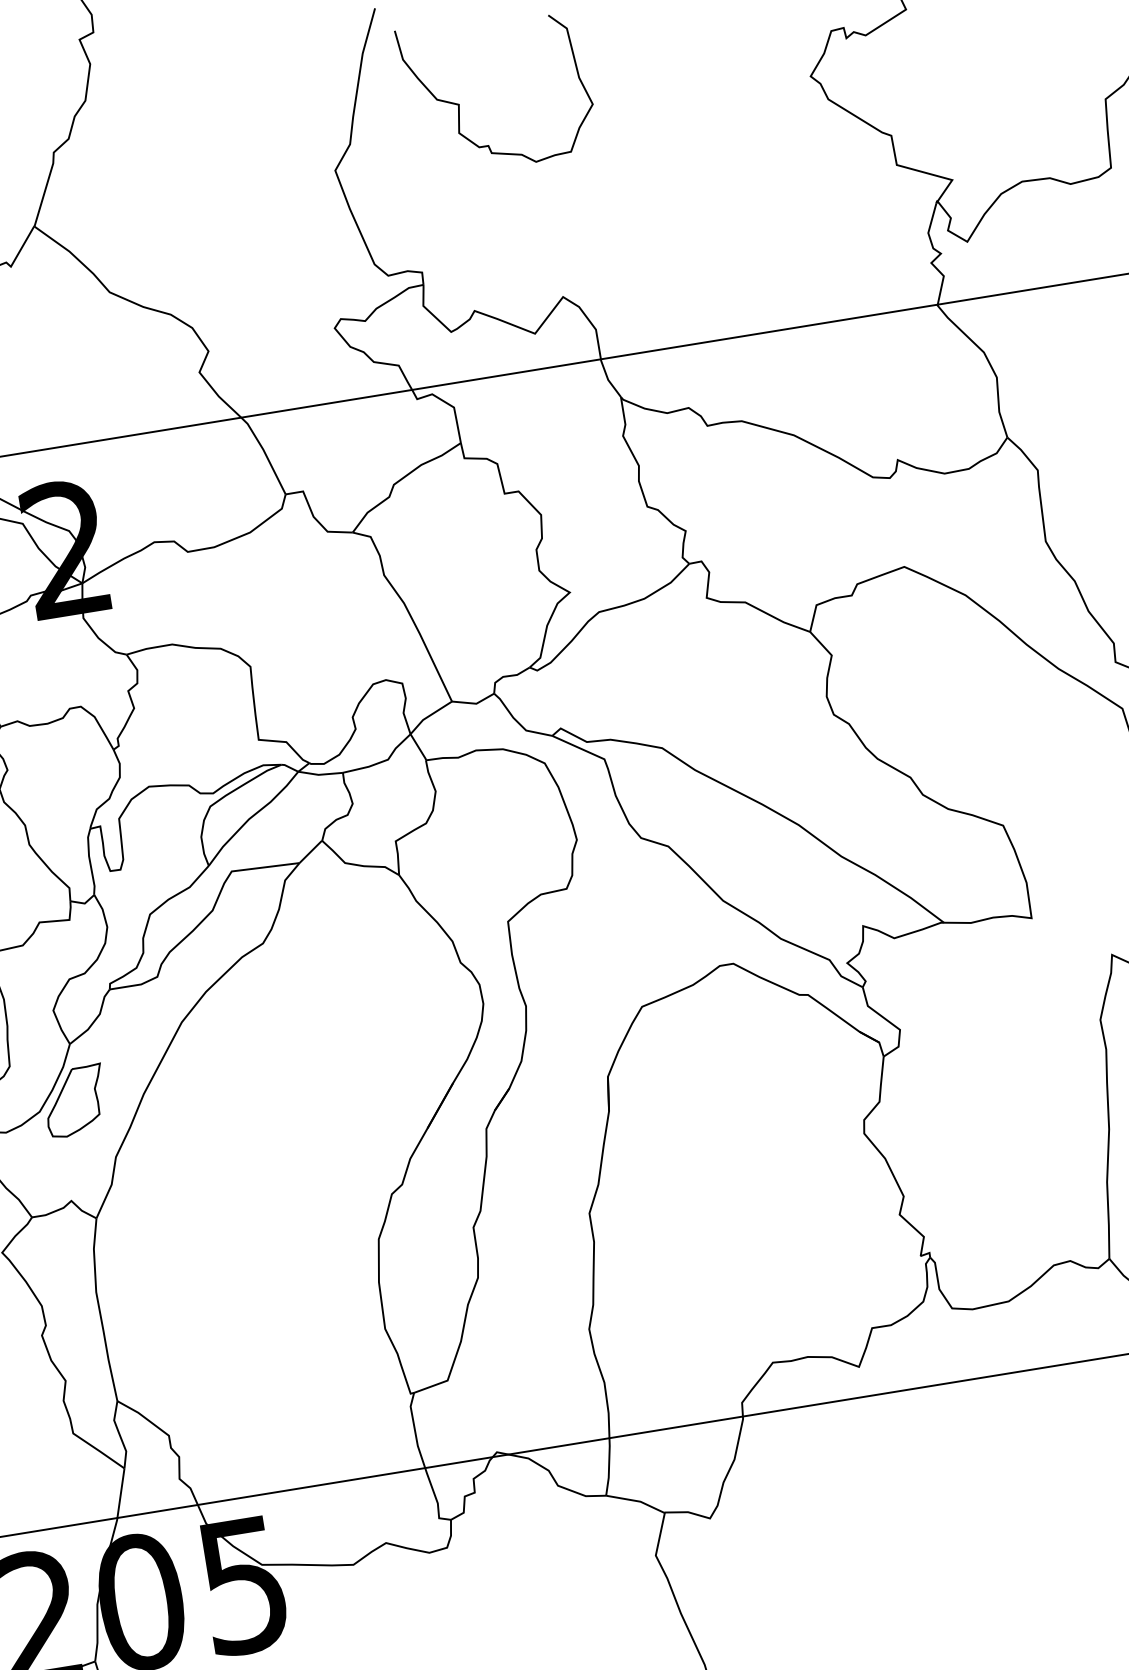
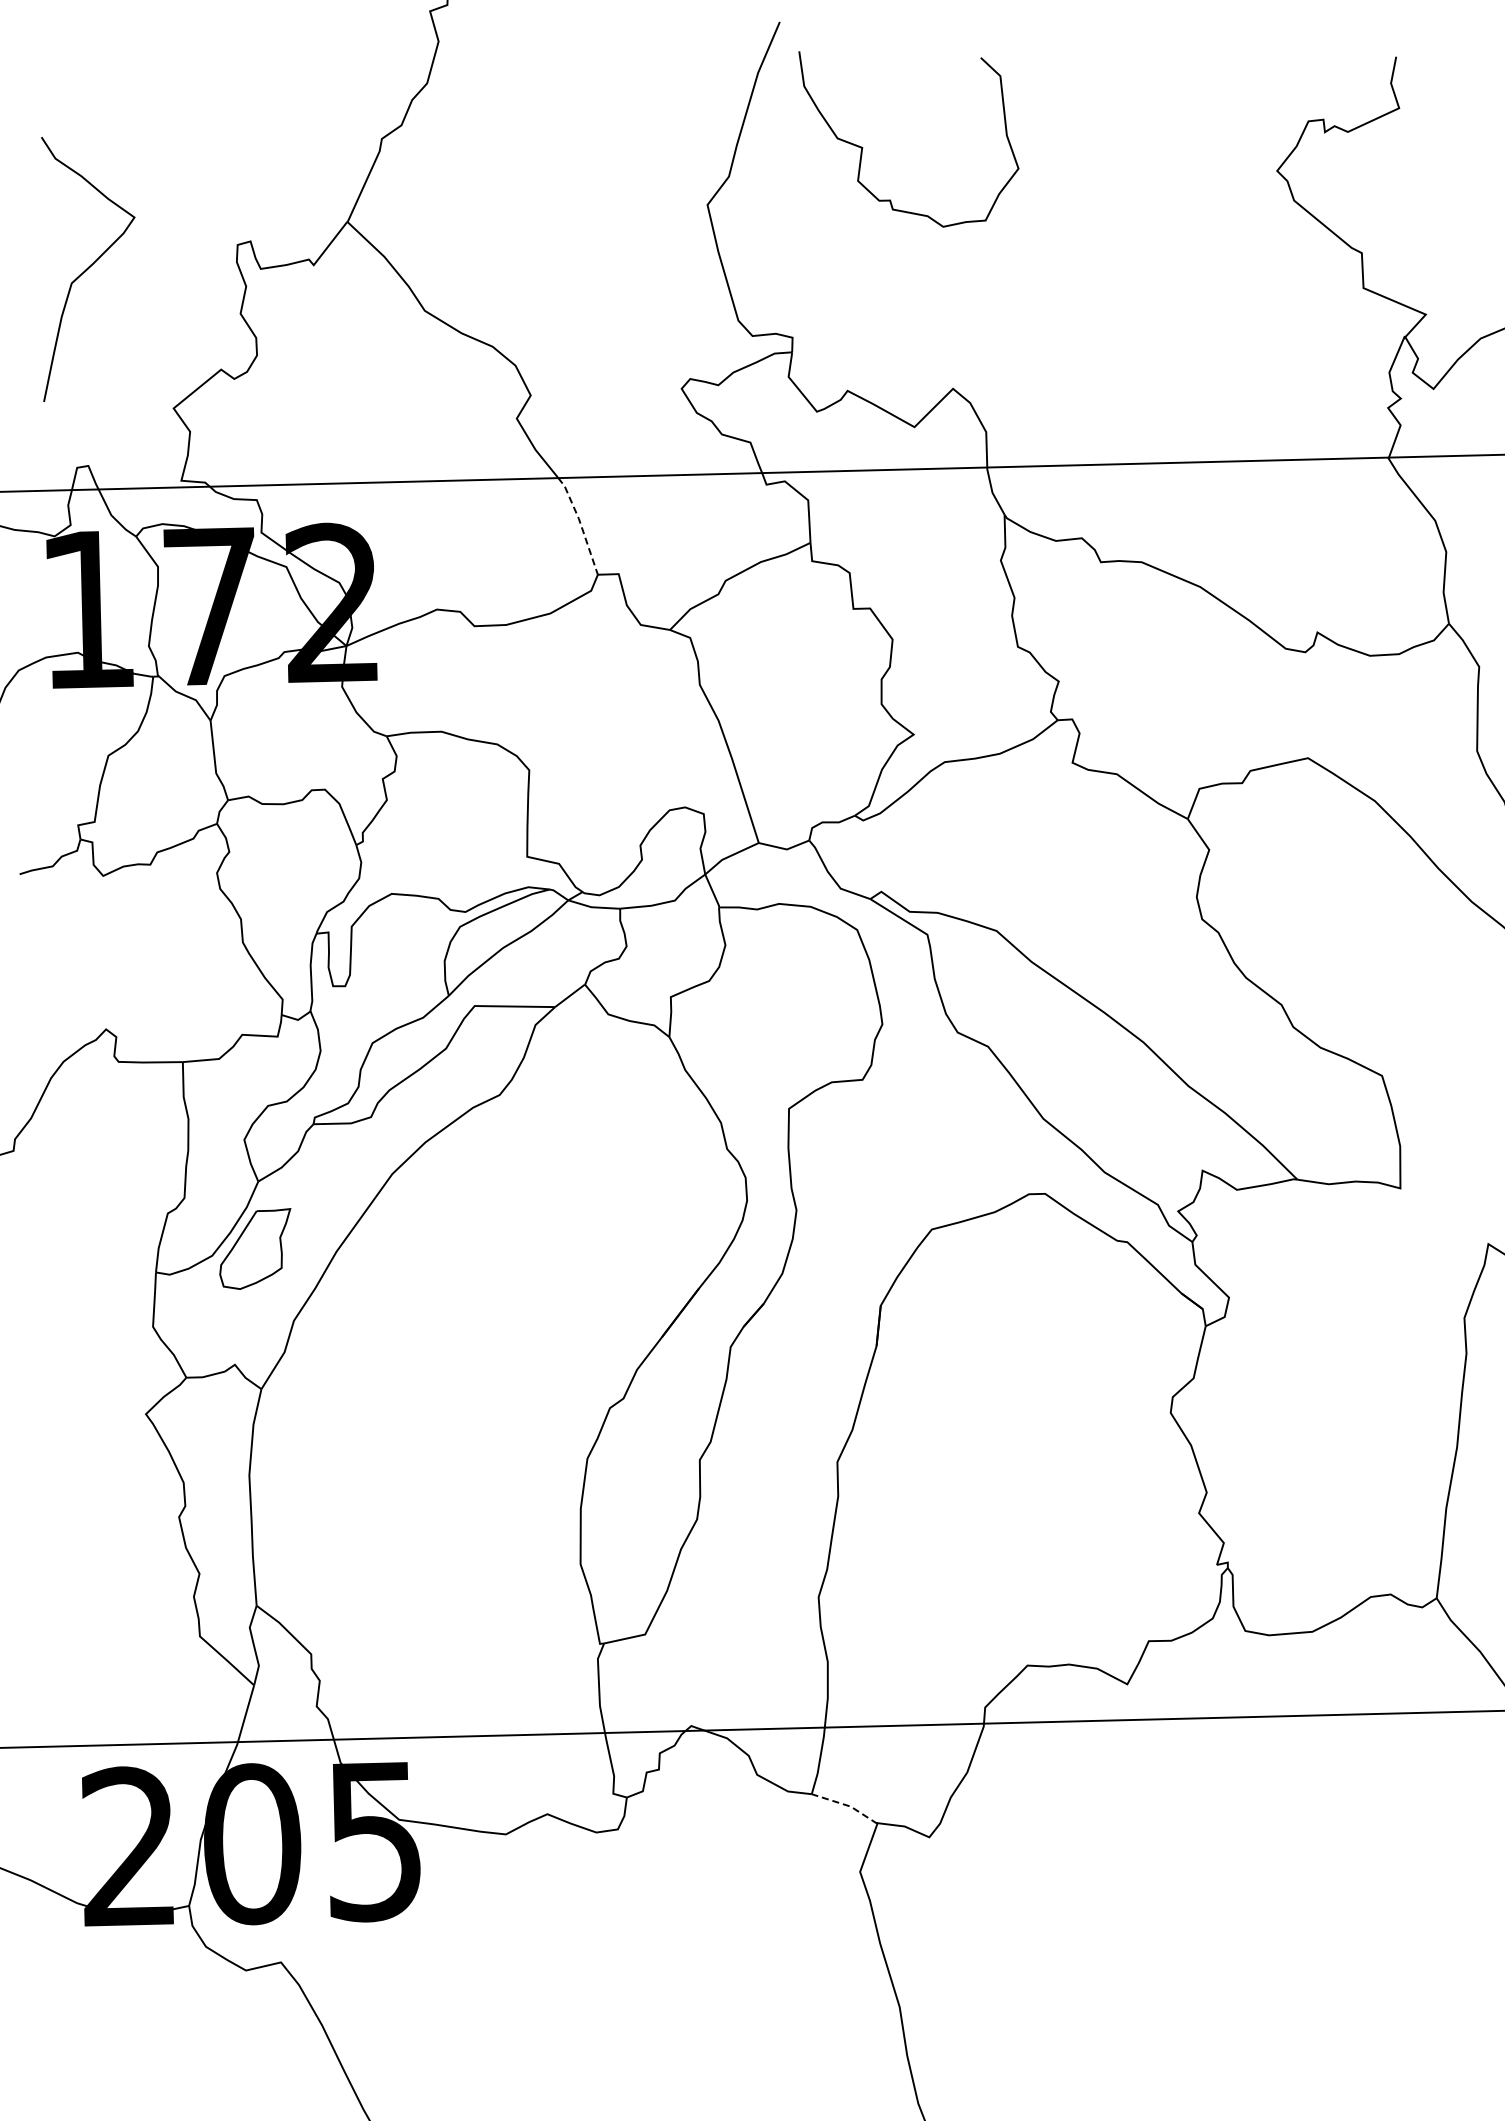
line: (265, 453) -> (580, 523), solid -> dashed
line: (637, 1501) -> (847, 1805), solid -> dashed

